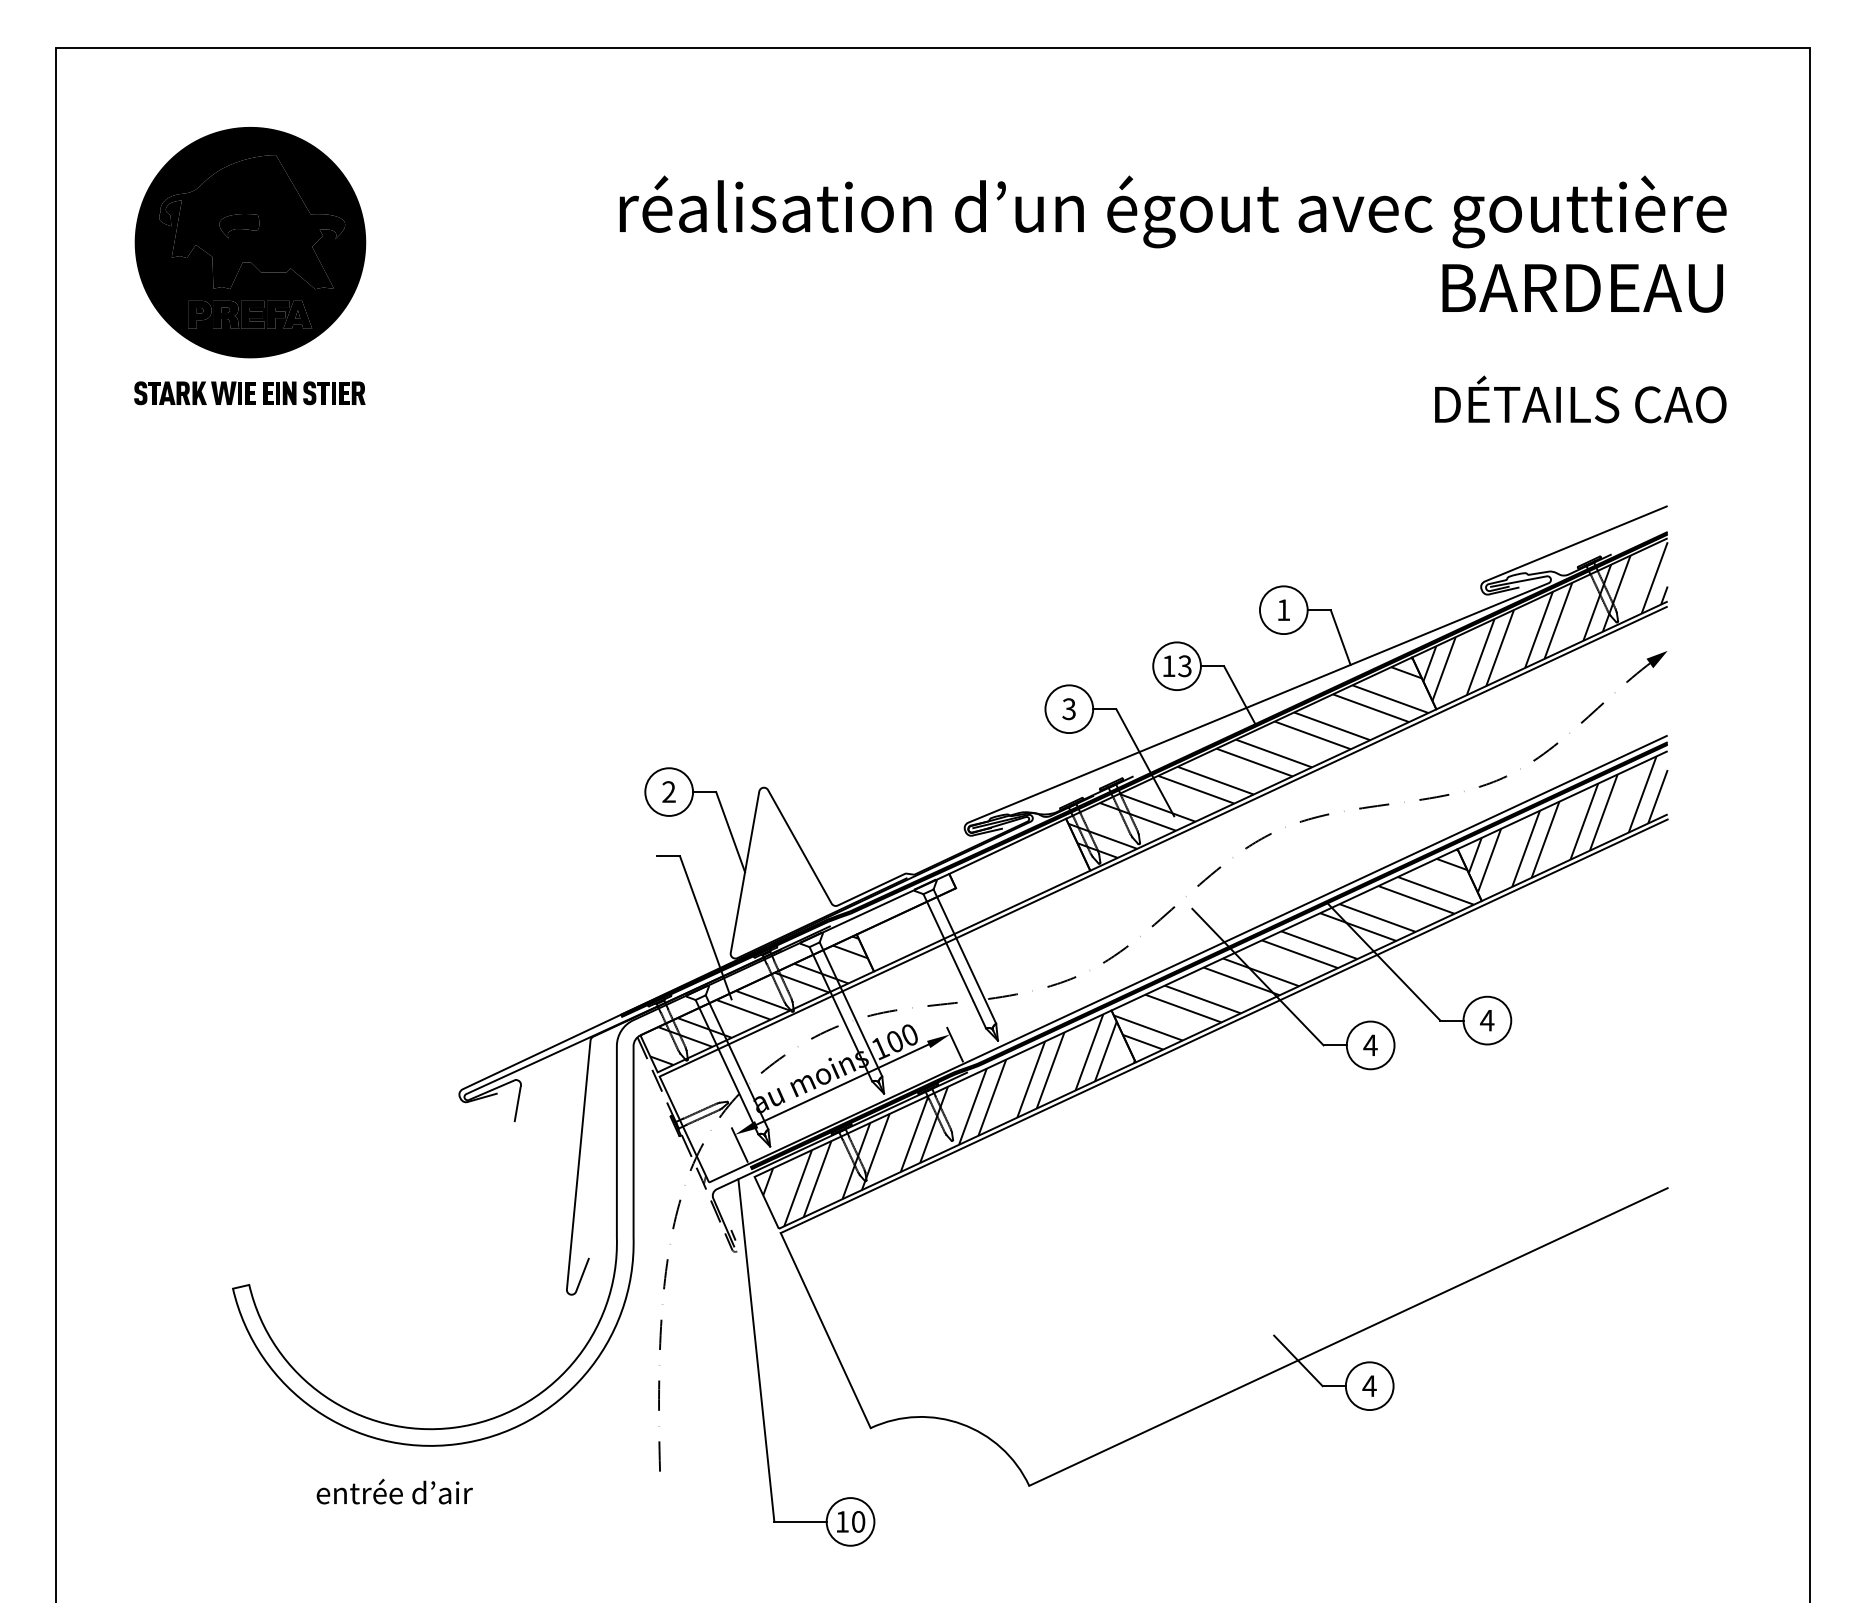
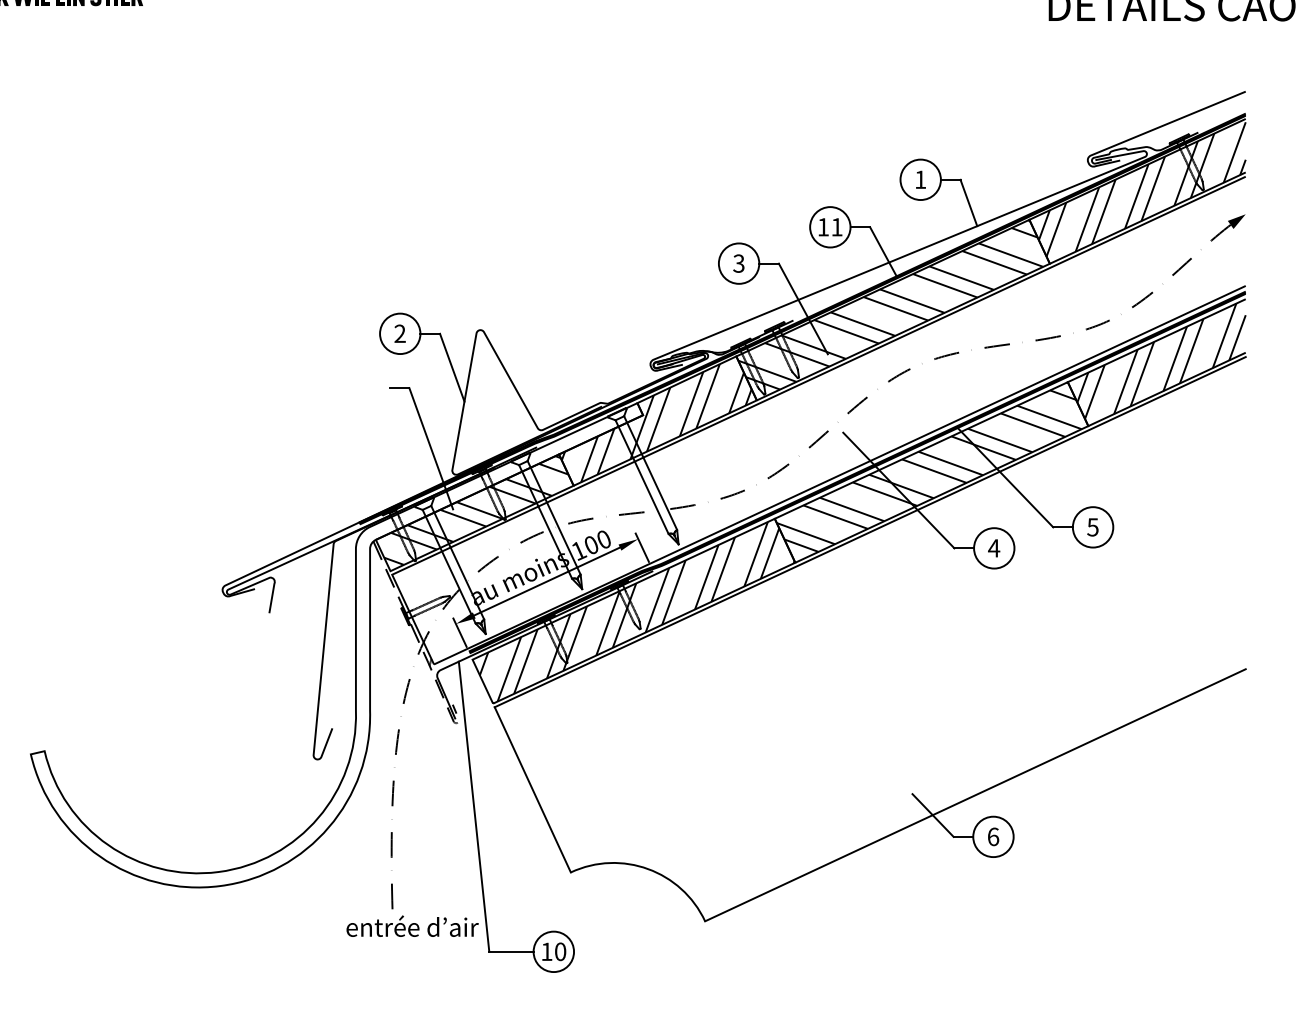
text: (1184, 666) -> (836, 227), 13 -> 11
hatch: (972, 897) -> (657, 423), added
text: (1487, 1020) -> (1093, 527), 4 -> 5
text: (1369, 1386) -> (993, 837), 4 -> 6
text: (394, 1491) -> (412, 926), moved

